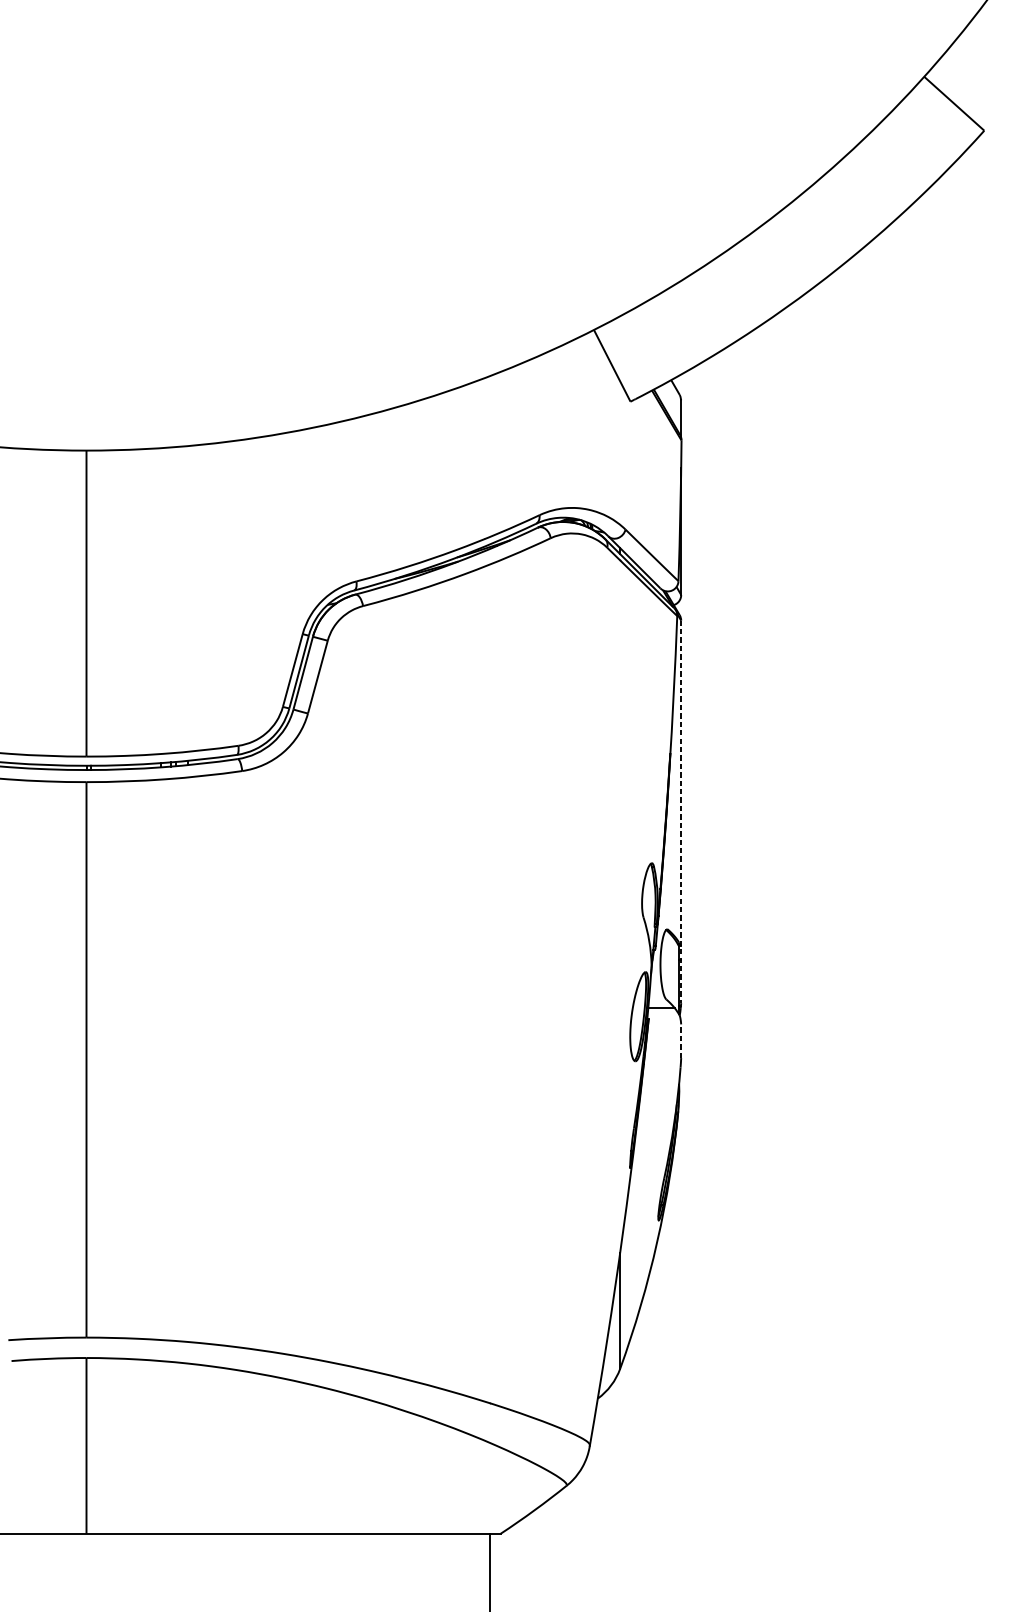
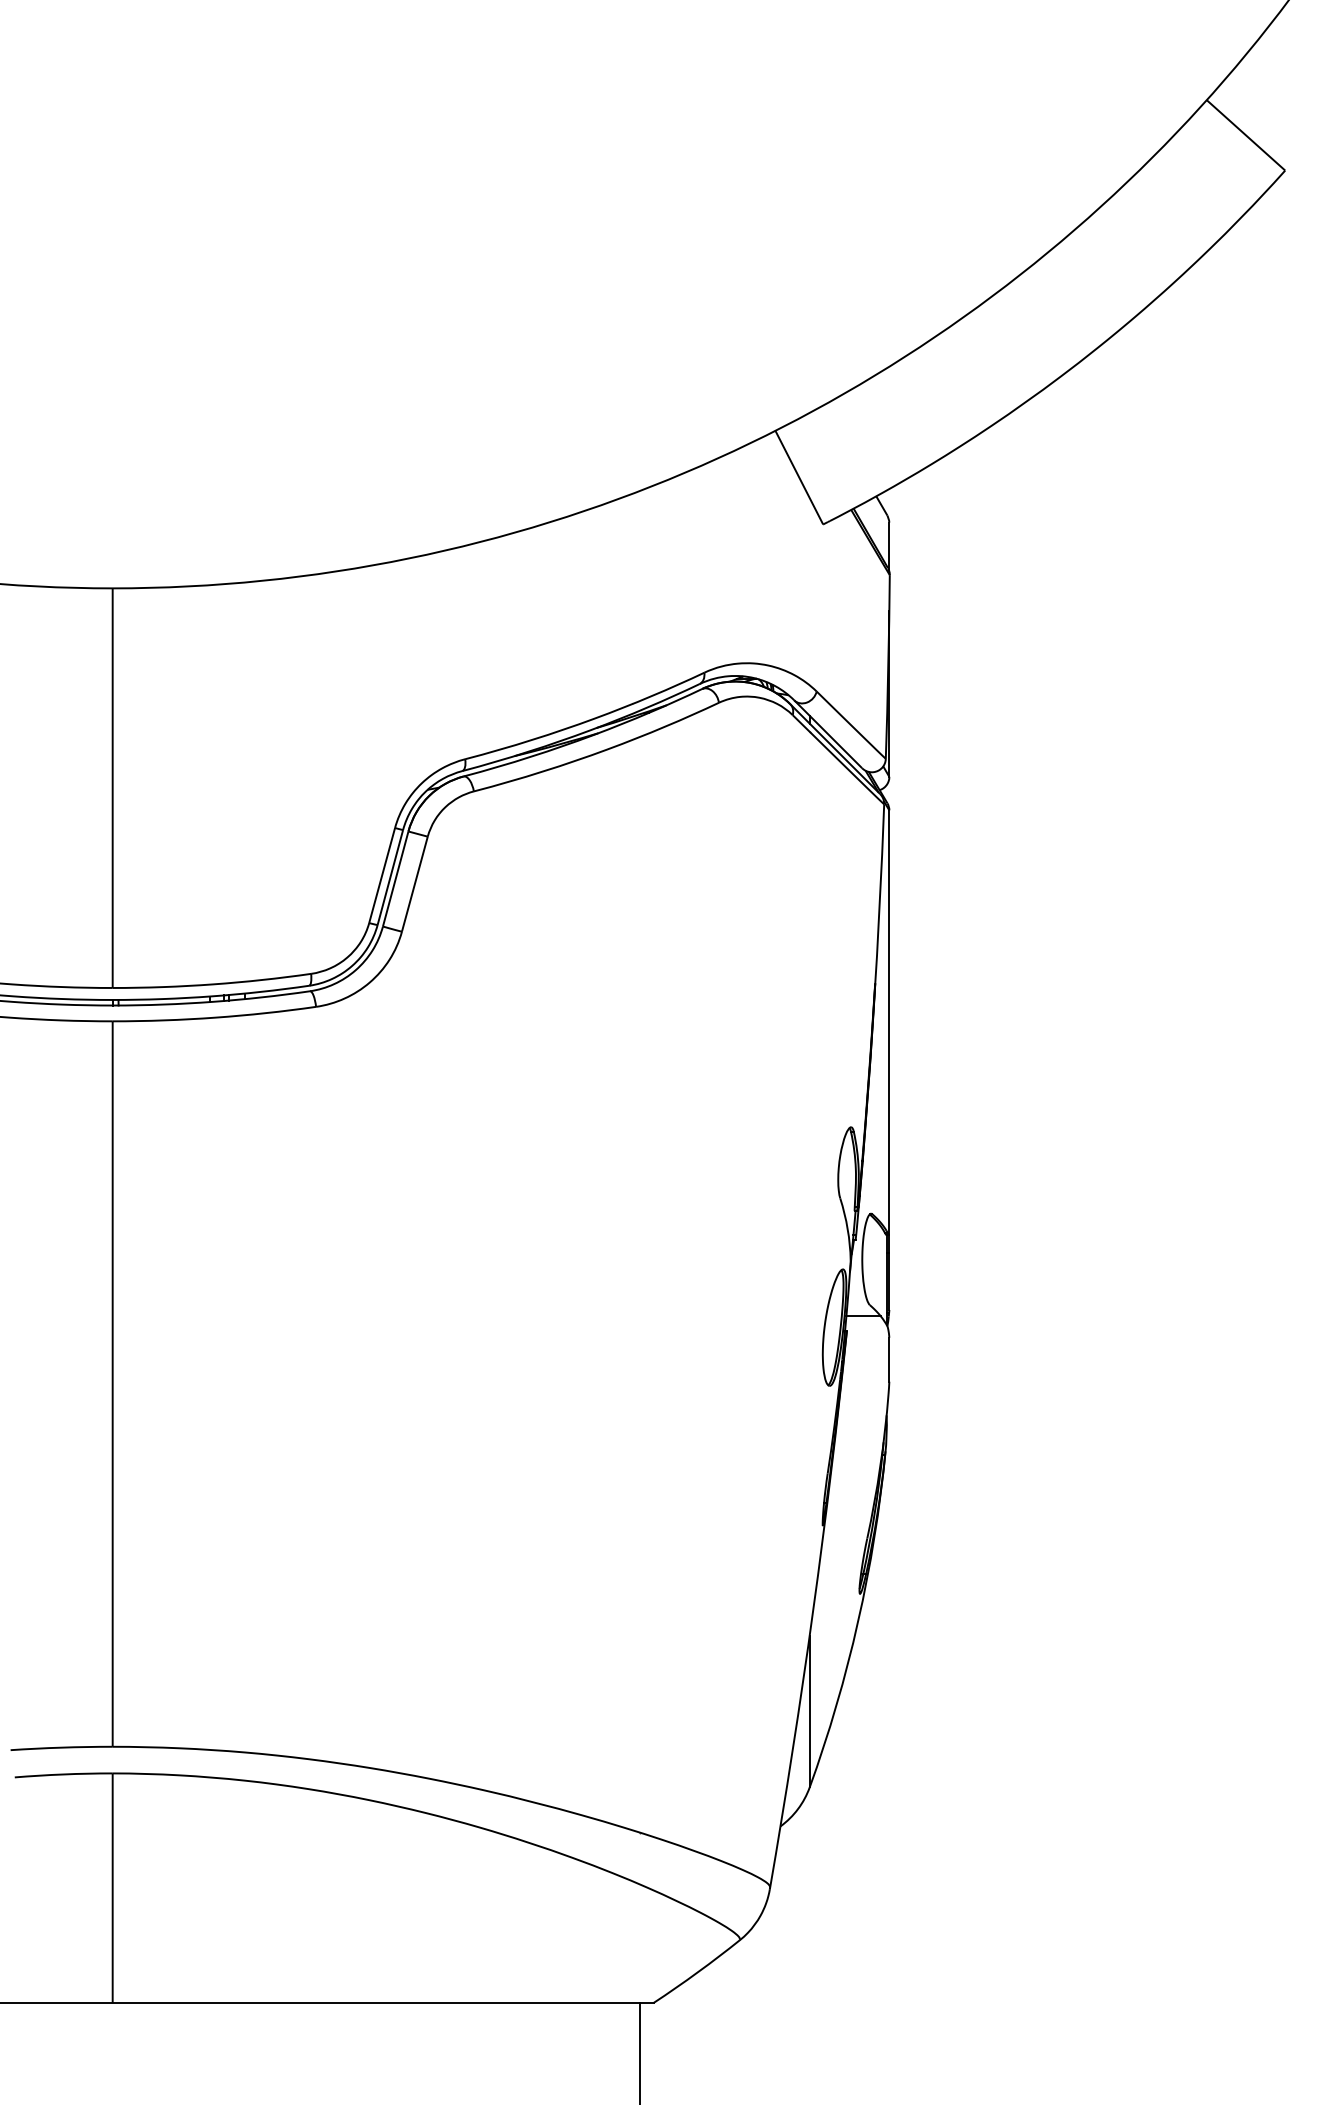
line: (681, 812) -> (889, 1060), dashed -> solid
line: (681, 1041) -> (889, 1359), dashed -> solid

